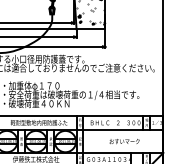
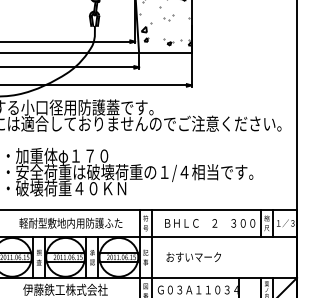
text: (124, 141) -> (193, 257), moved

